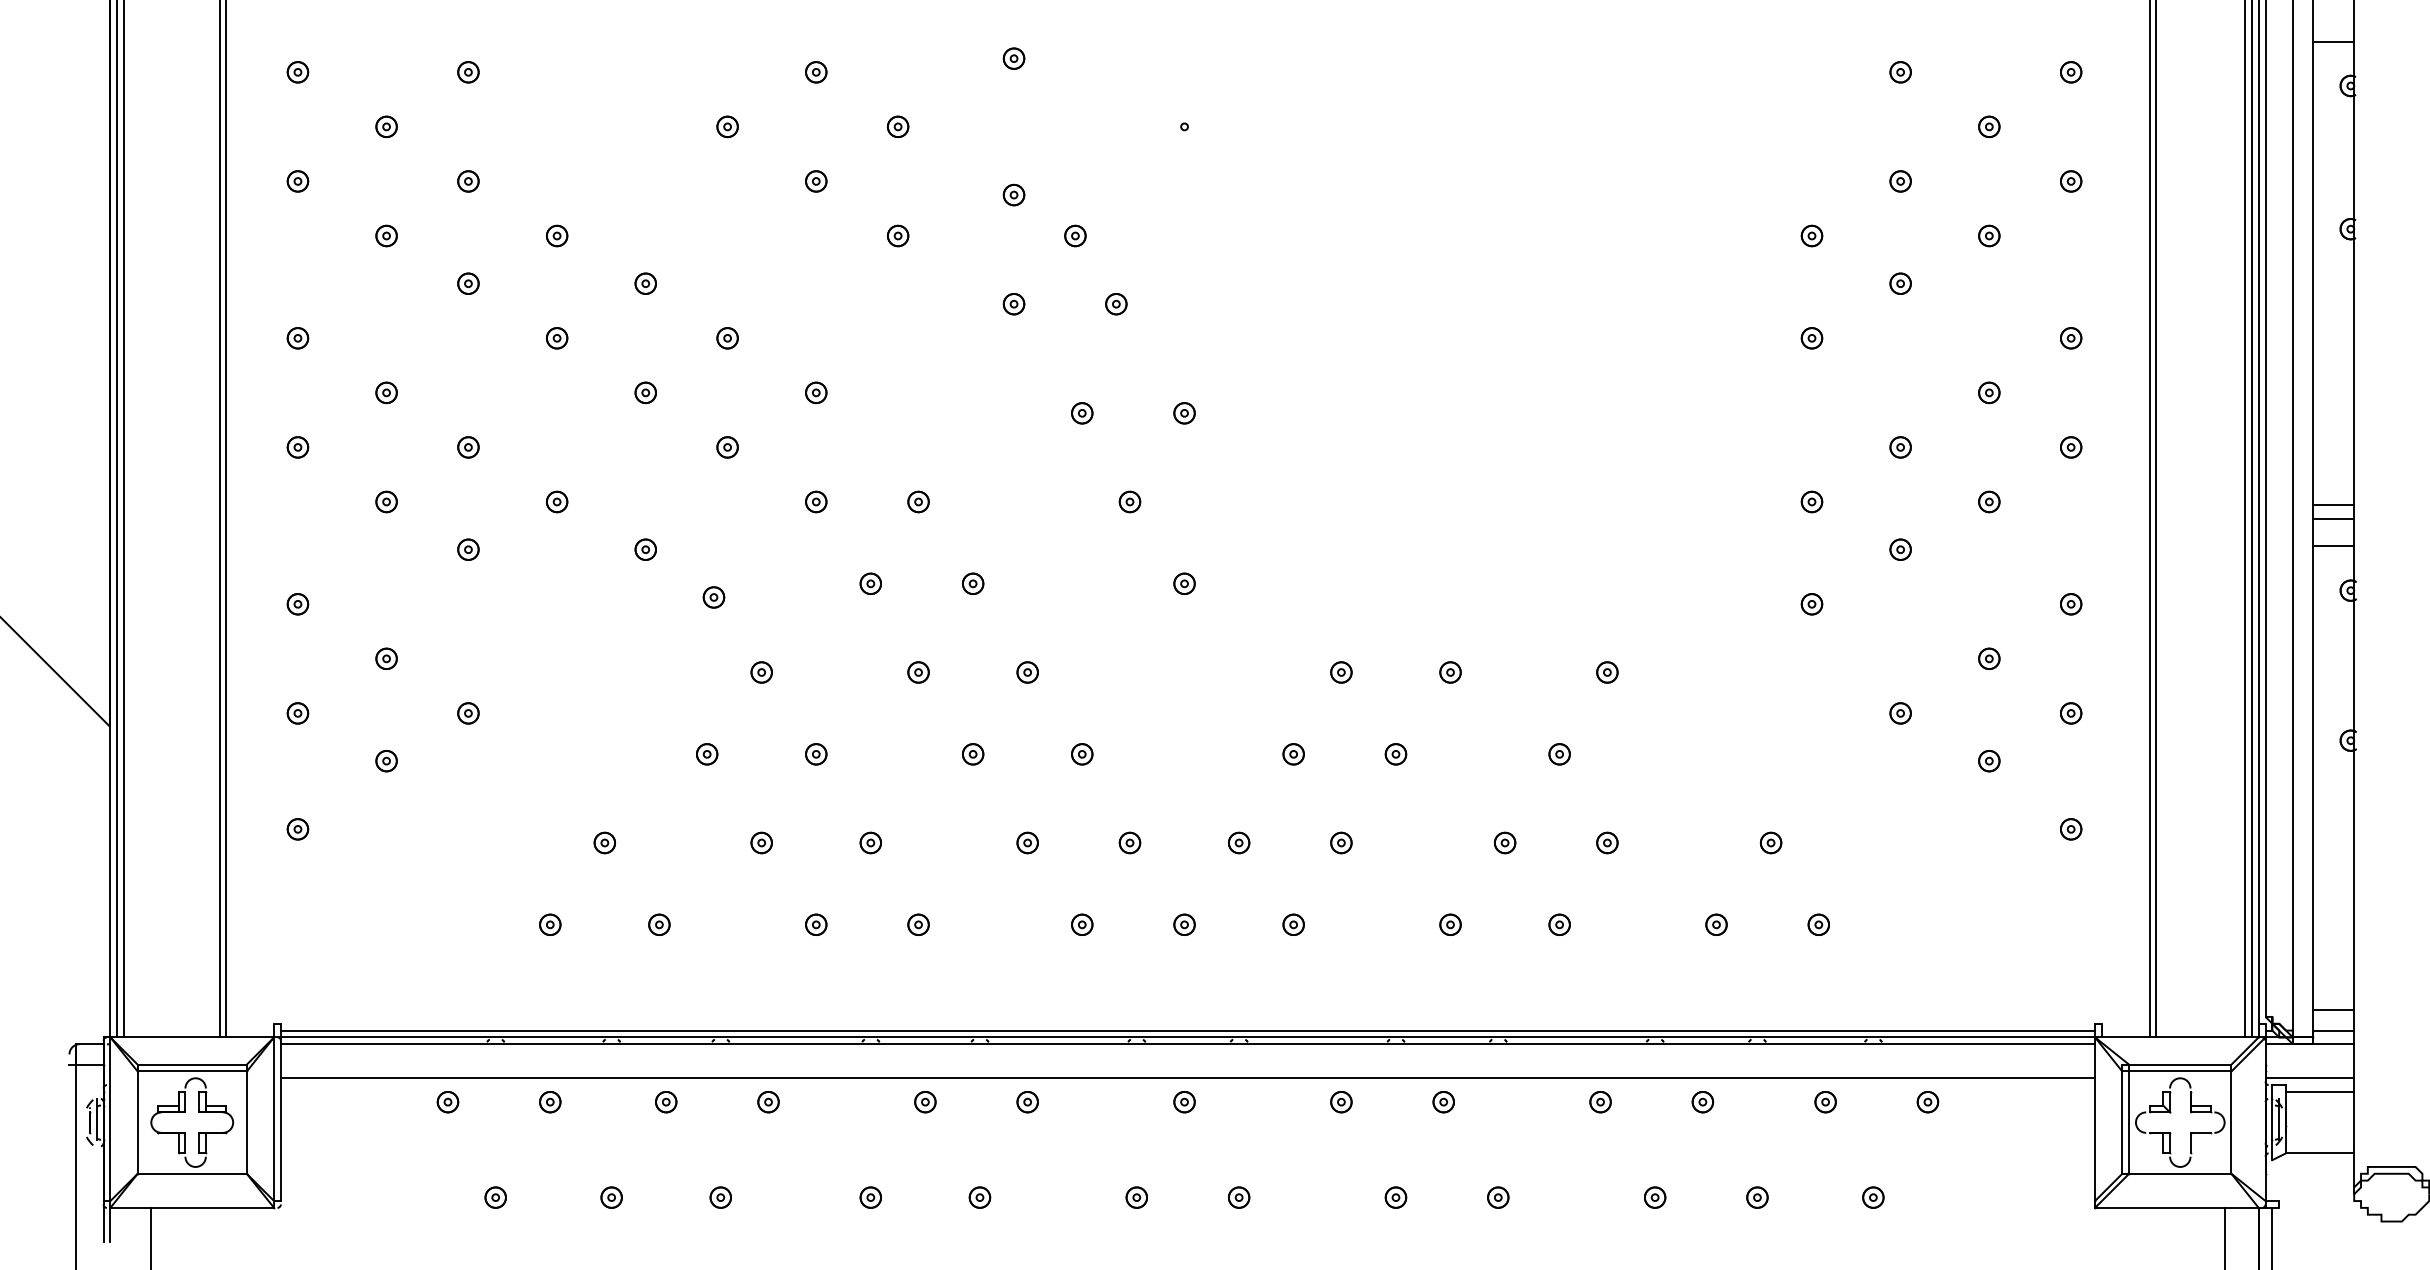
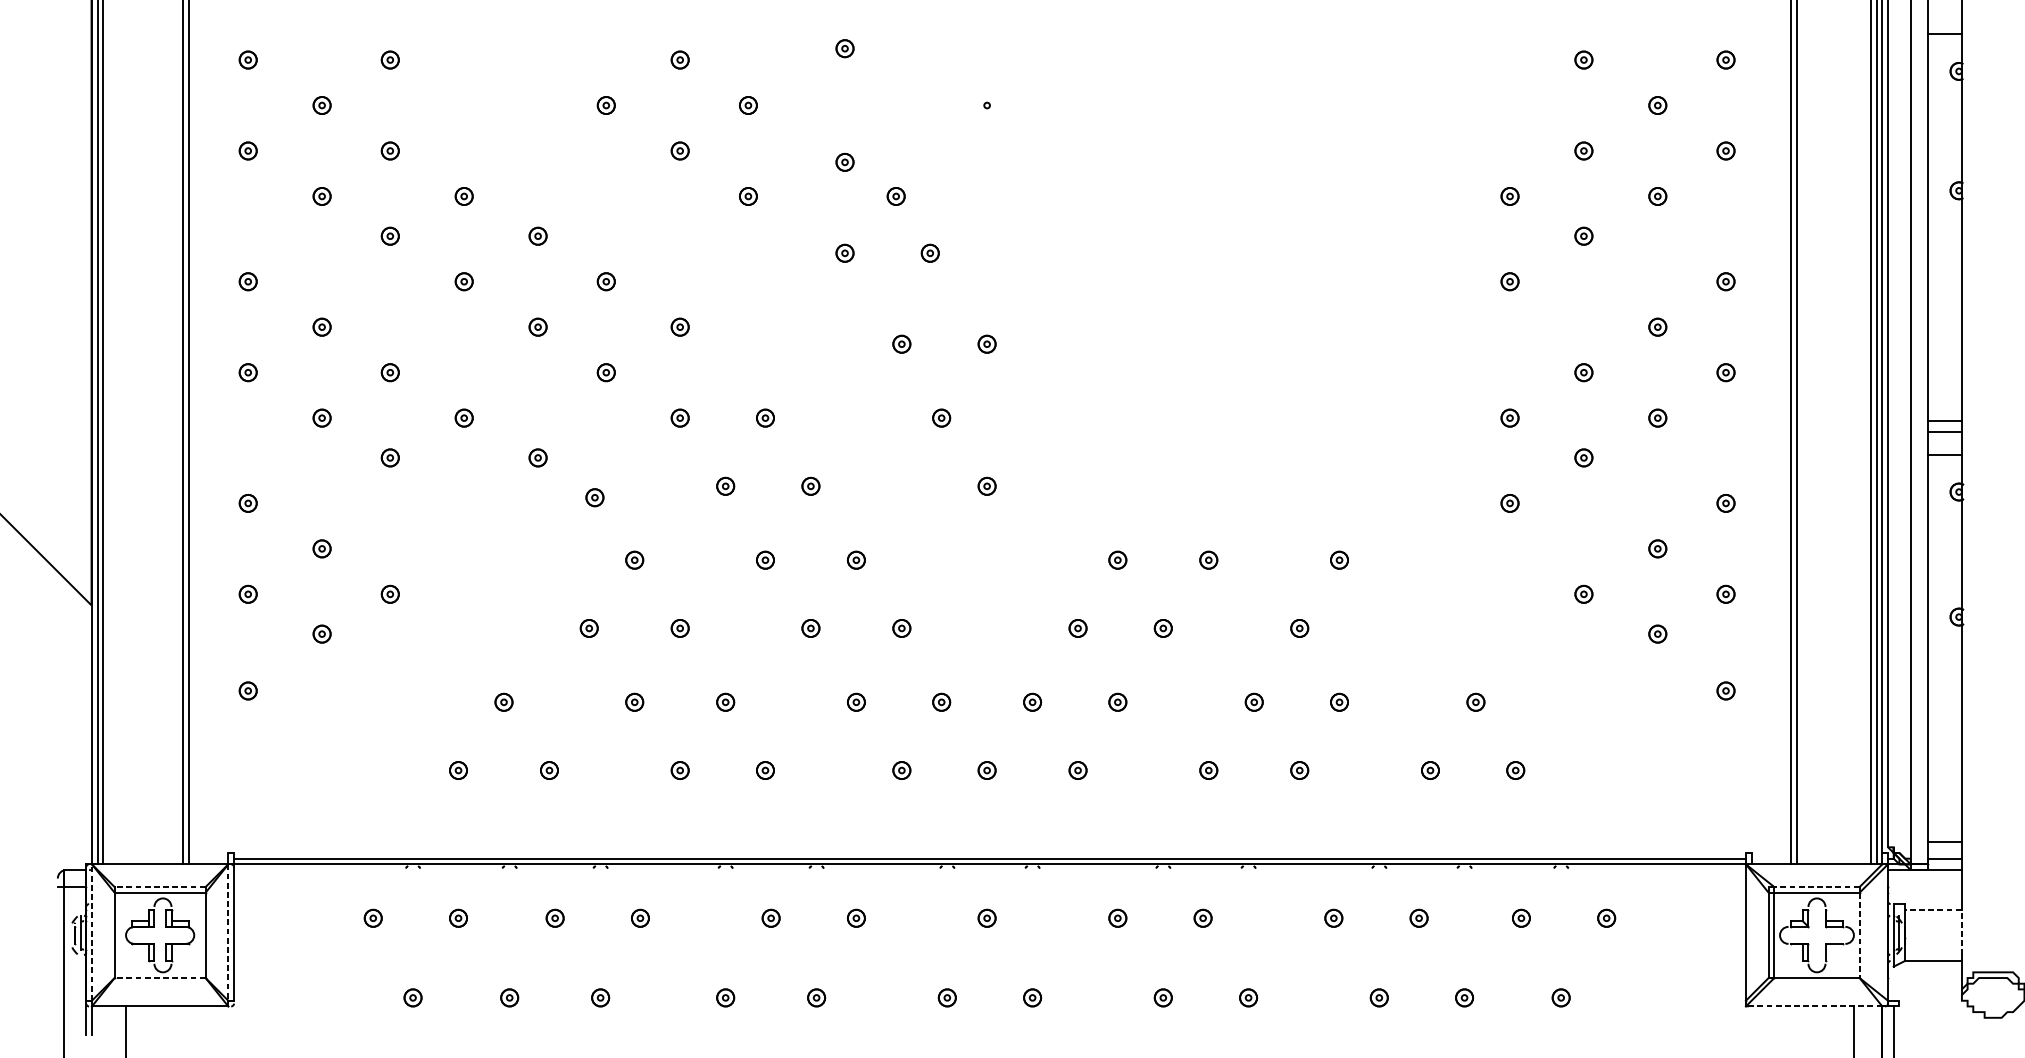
line: (1187, 1044) -> (989, 870), removed
line: (192, 1064) -> (160, 886), solid -> dashed
line: (2179, 1064) -> (1816, 886), solid -> dashed
line: (1187, 1078) -> (989, 898), removed
line: (2309, 1078) -> (1924, 898), removed
line: (2347, 1091) -> (1956, 909), solid -> dashed
line: (110, 1119) -> (92, 932), solid -> dashed
line: (274, 1119) -> (228, 932), solid -> dashed
line: (2231, 1123) -> (1859, 936), solid -> dashed
line: (192, 1173) -> (160, 977), solid -> dashed
line: (2176, 1207) -> (1813, 1006), solid -> dashed

